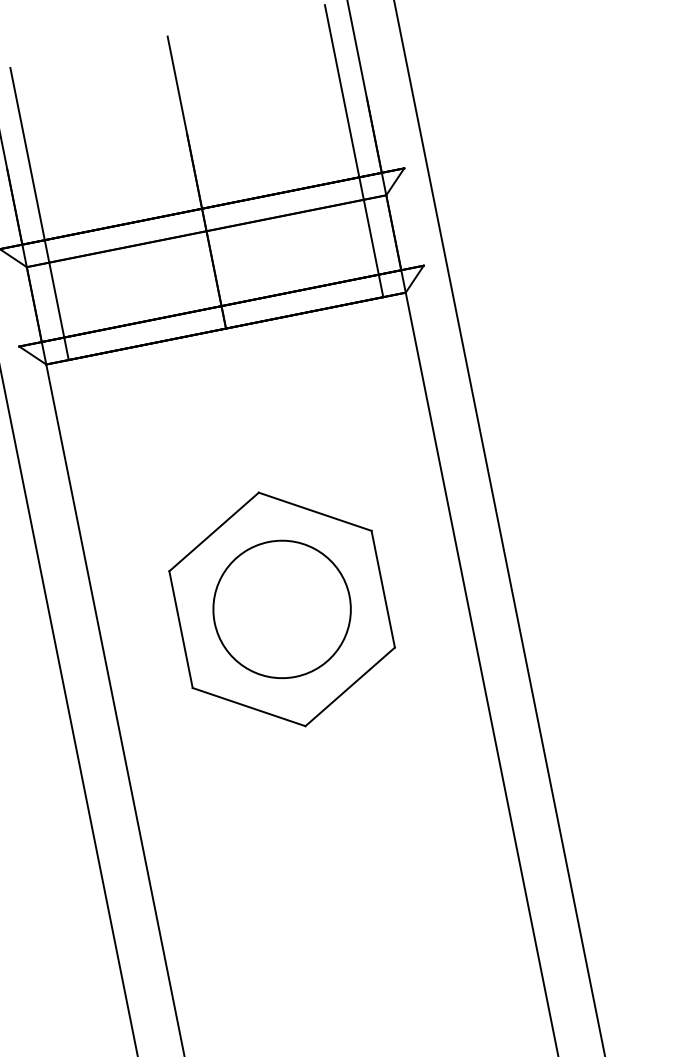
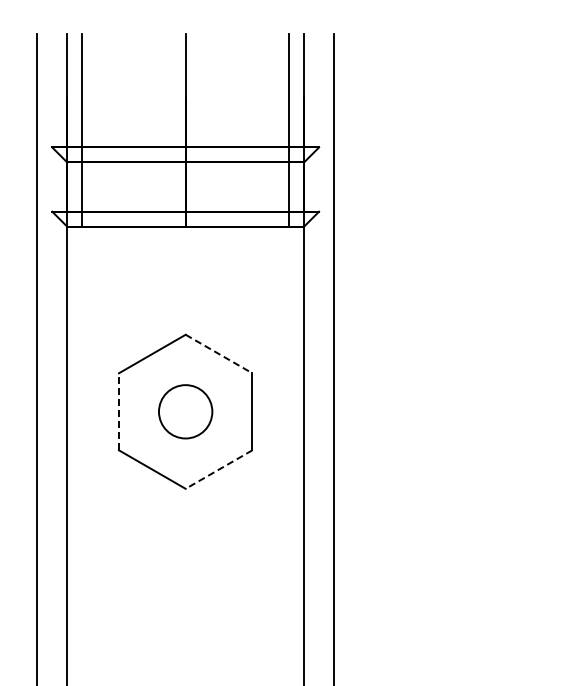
line: (316, 512) -> (219, 354), solid -> dashed
circle: (281, 609) -> (185, 411), size x0.6
line: (180, 629) -> (118, 411), solid -> dashed
line: (350, 686) -> (219, 469), solid -> dashed

